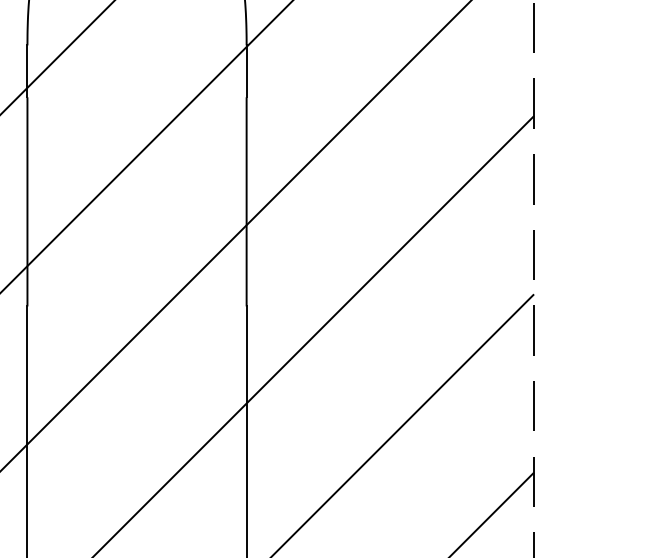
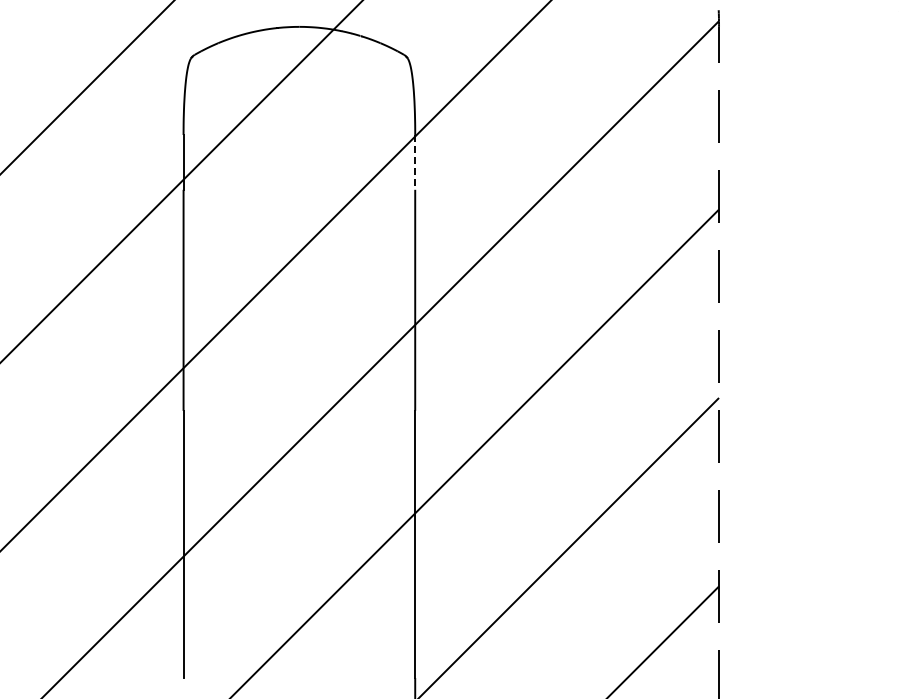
line: (246, 71) -> (415, 162), solid -> dashed

